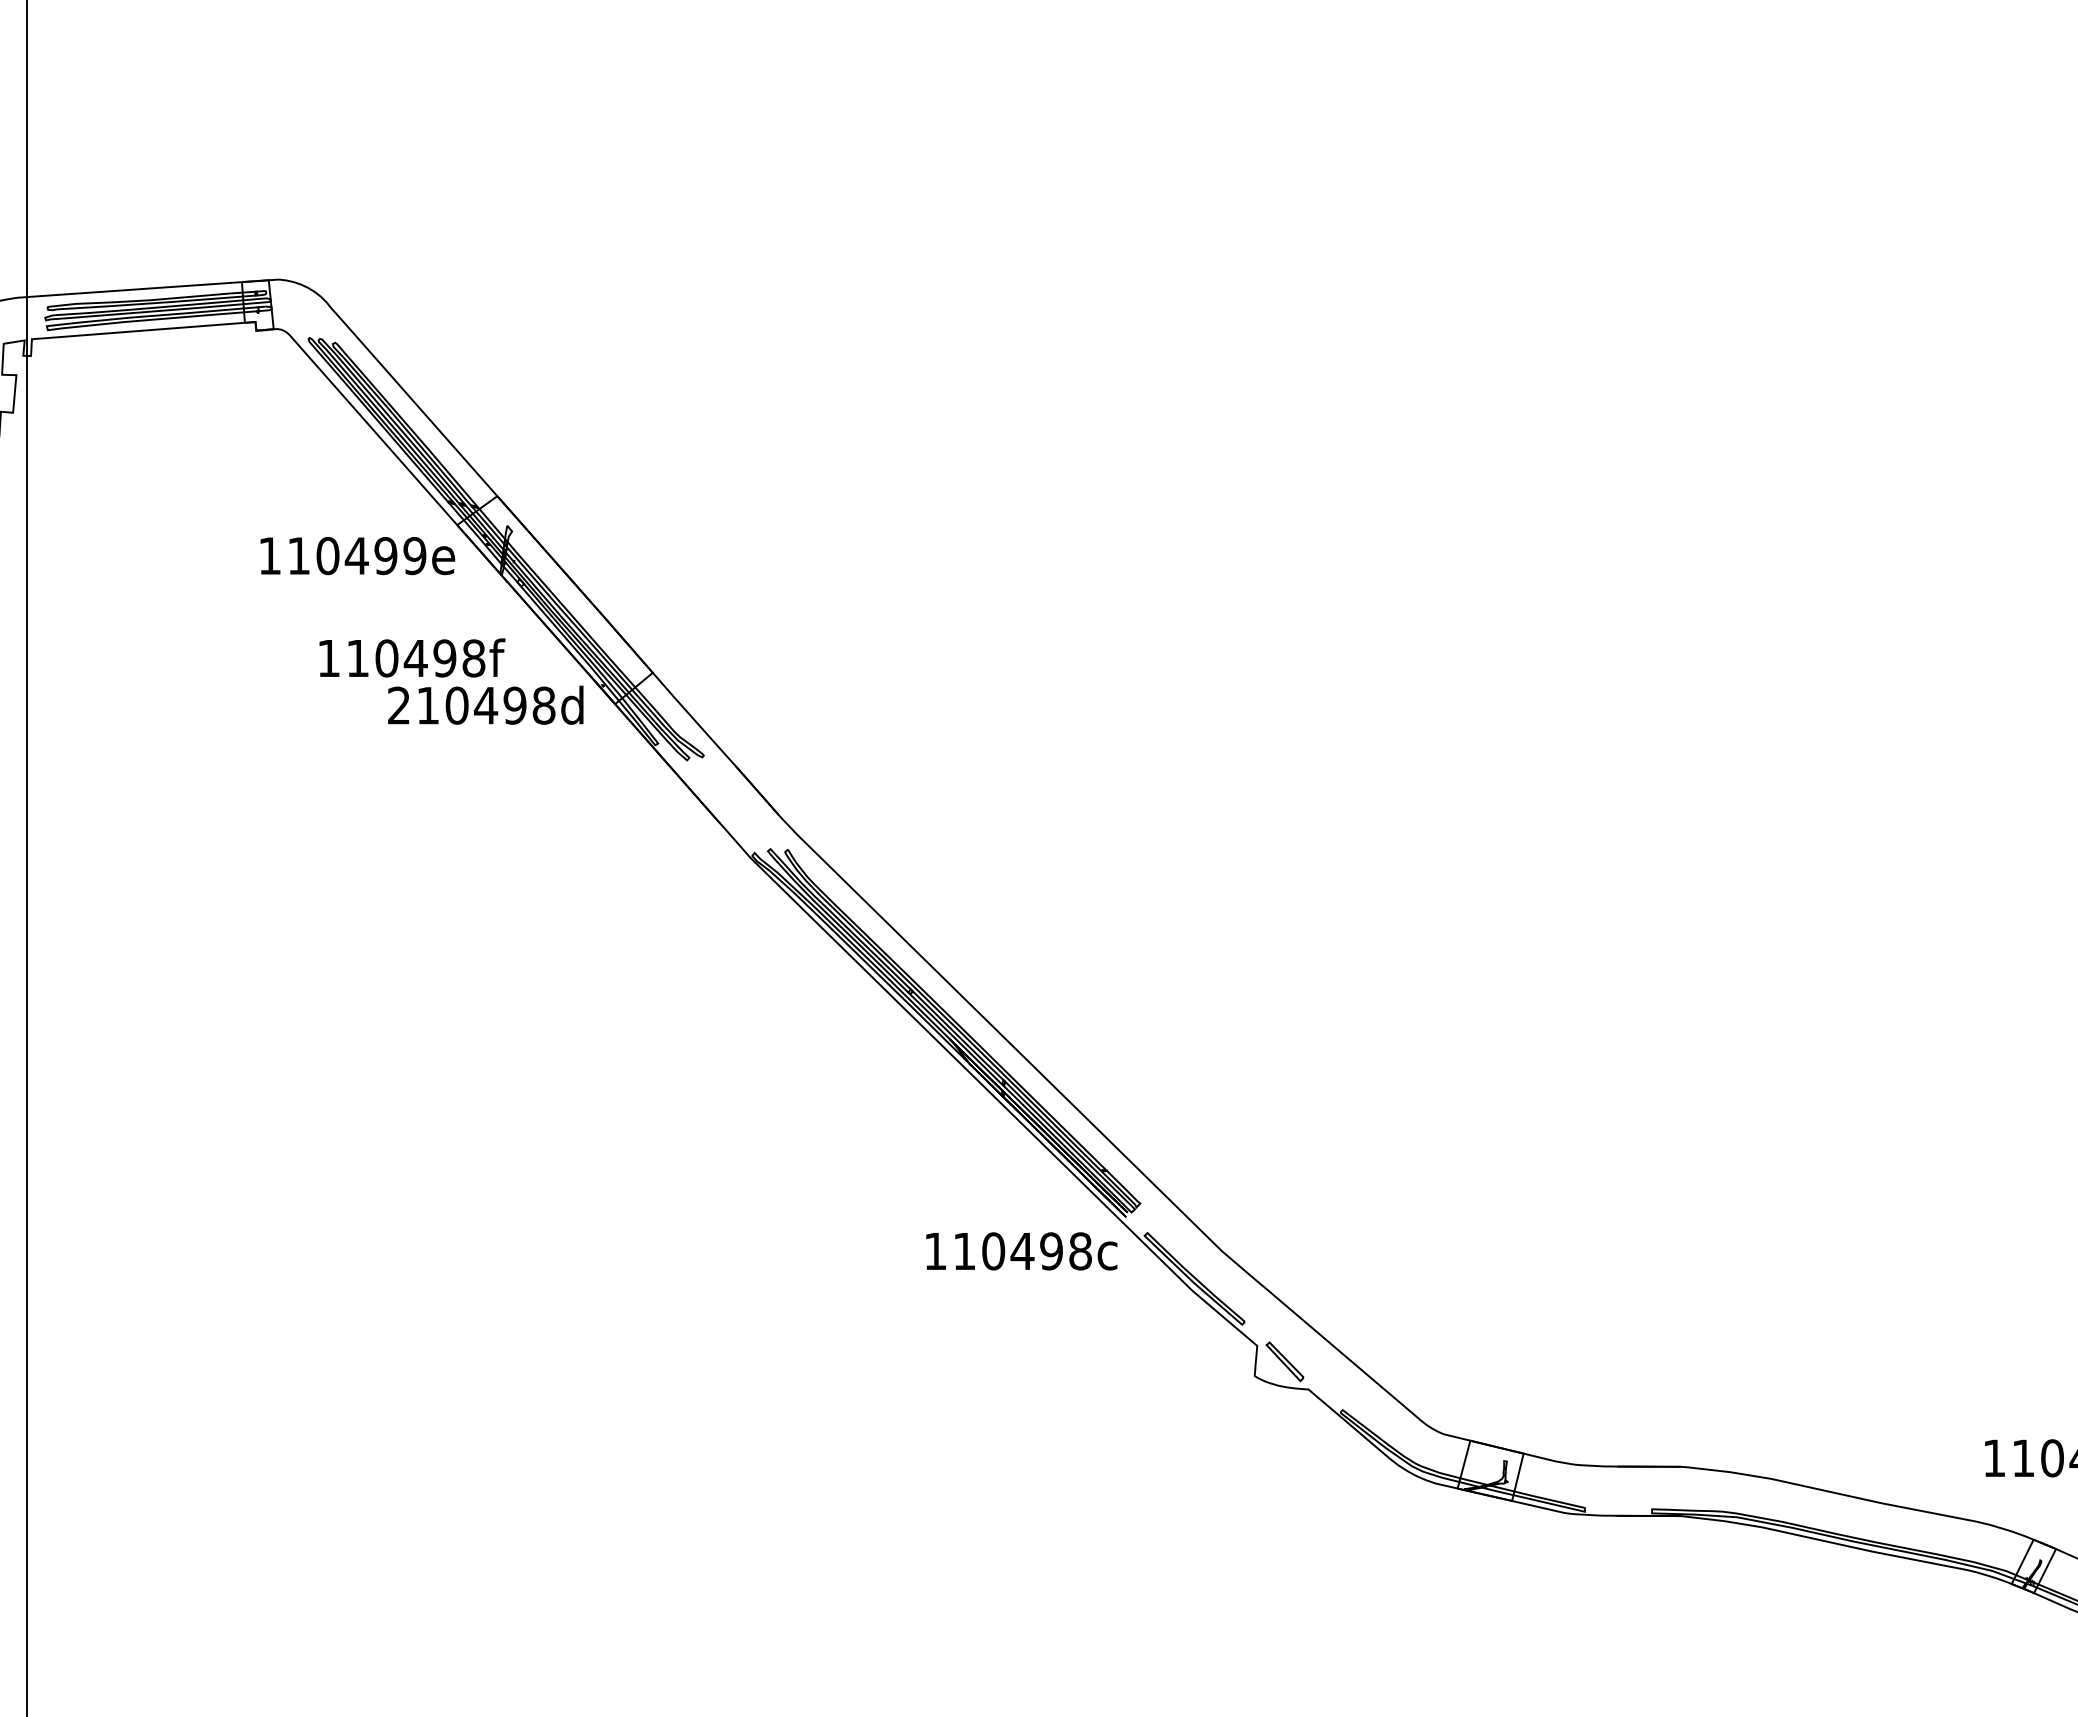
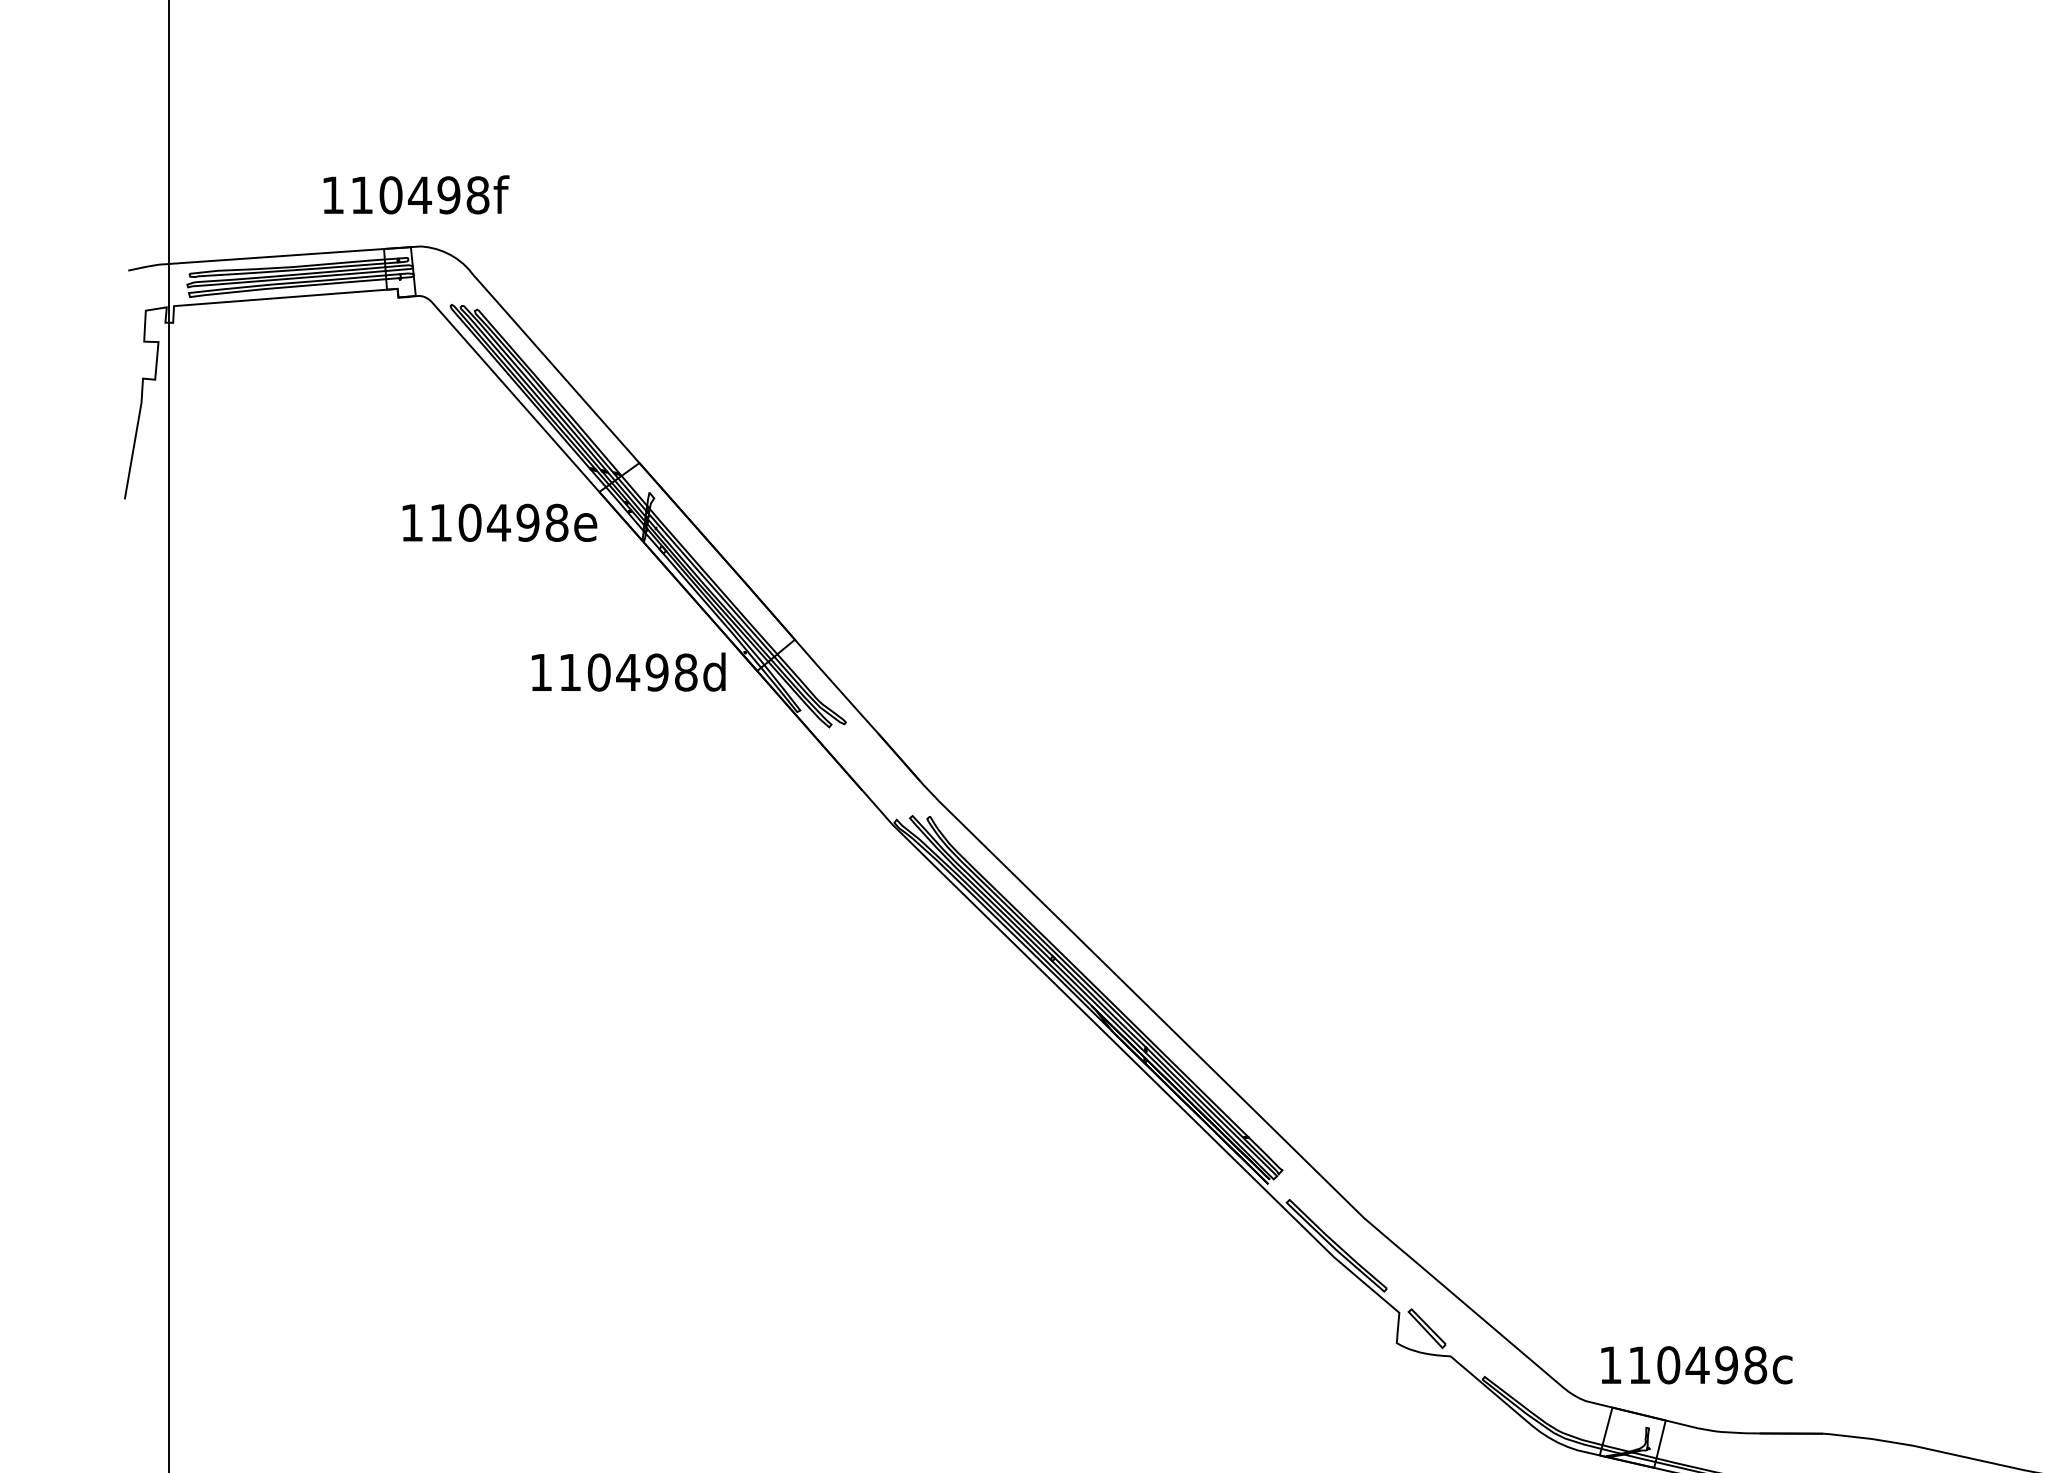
text: (414, 556) -> (556, 523), 110499e -> 110498e
text: (412, 657) -> (416, 194), moved
text: (398, 705) -> (540, 672), 210498d -> 110498d
text: (1021, 1251) -> (1696, 1365), moved

